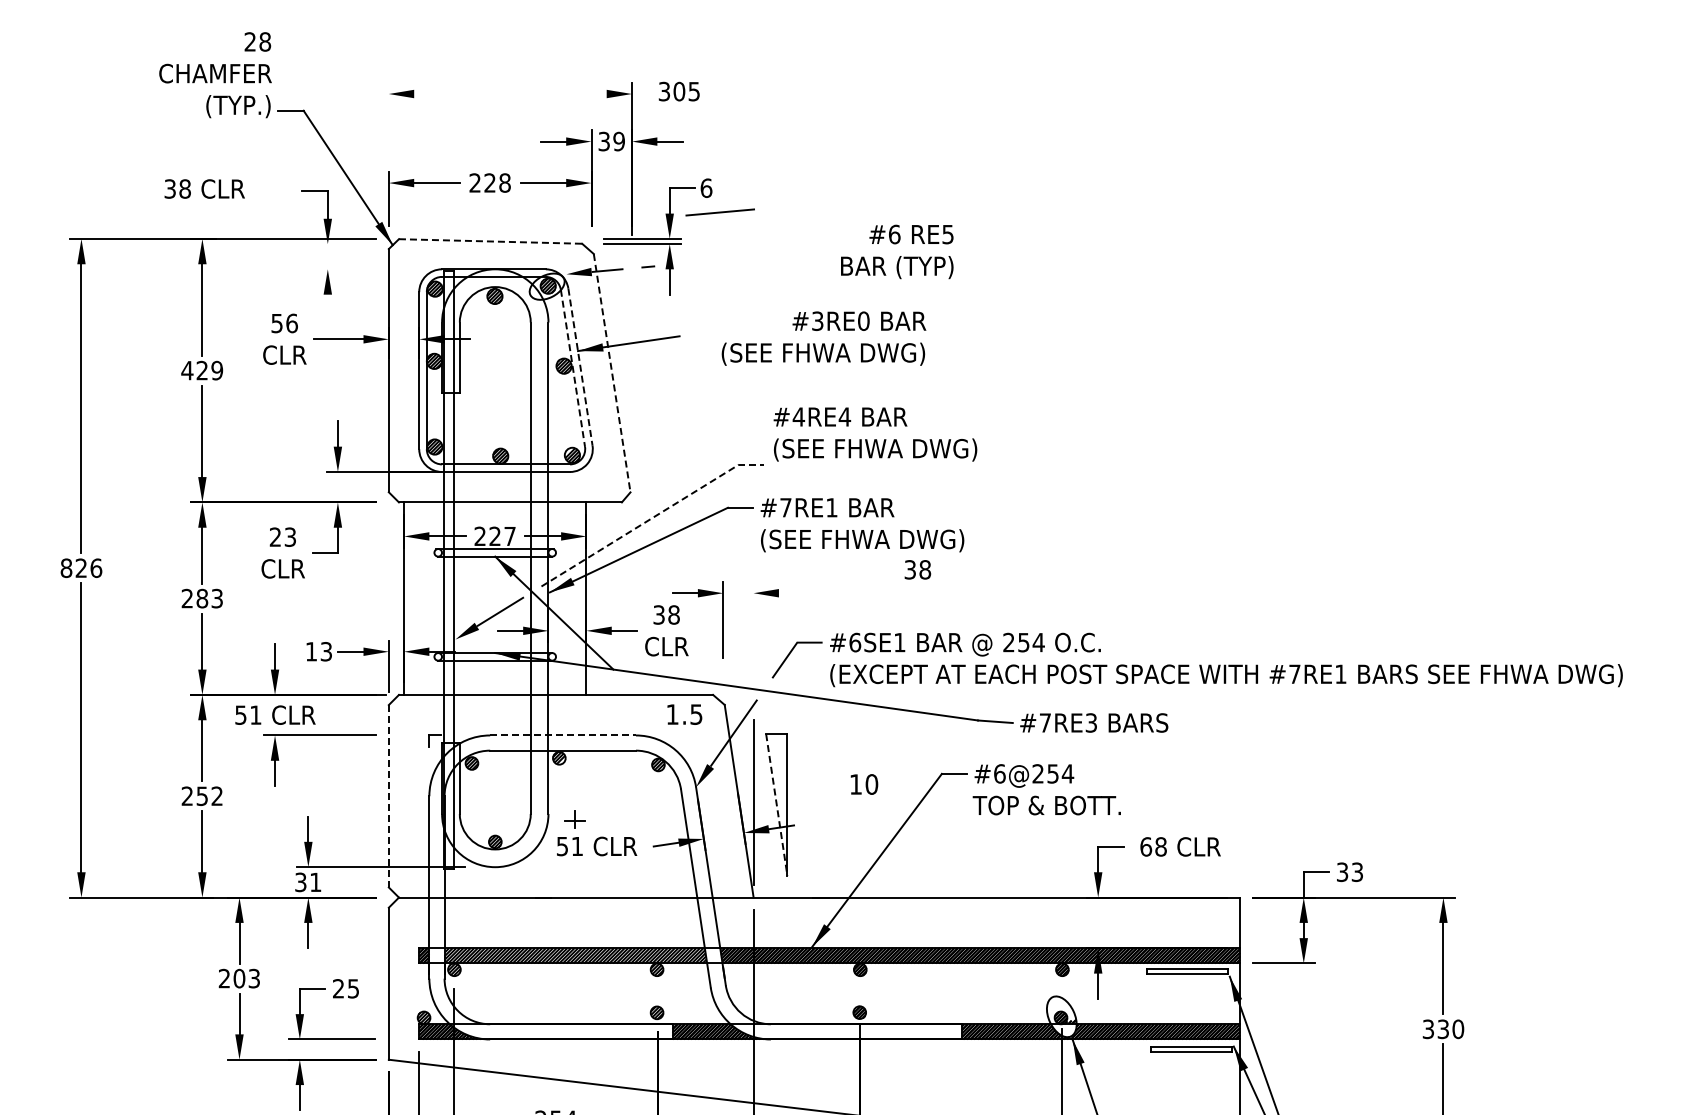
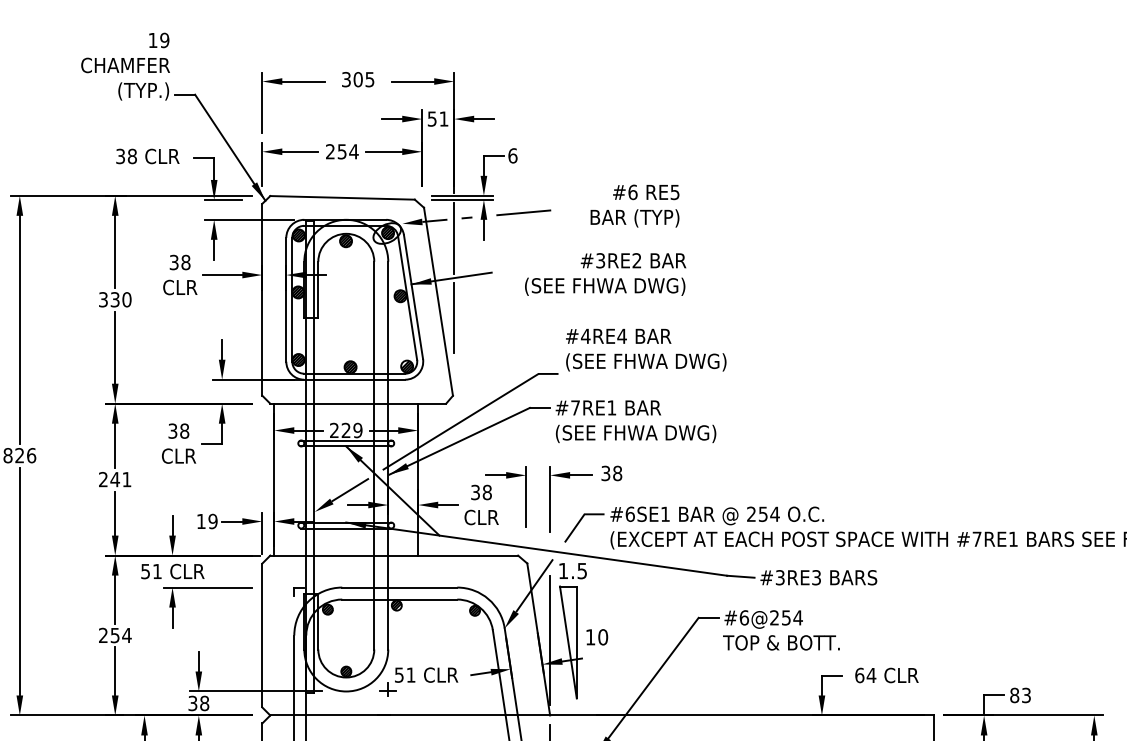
text: (257, 41) -> (158, 40), 28 -> 19
text: (678, 91) -> (357, 79), moved
line: (440, 94) -> (303, 81), added
line: (579, 94) -> (412, 81), added
line: (388, 120) -> (262, 102), added
text: (611, 141) -> (437, 118), 39 -> 51
text: (497, 182) -> (348, 151), 228 -> 254
text: (204, 188) -> (147, 156), moved
line: (719, 212) -> (523, 212), moved
line: (490, 241) -> (342, 197), dashed -> solid
line: (339, 244) -> (223, 200), added
text: (897, 251) -> (635, 205), moved
line: (372, 269) -> (249, 219), added
line: (632, 292) -> (454, 238), added
line: (327, 307) -> (213, 249), added
text: (863, 320) -> (636, 260), #3RE0 -> #3RE2
text: (284, 323) -> (180, 262), 56 -> 38
line: (580, 367) -> (413, 297), dashed -> solid
line: (573, 368) -> (408, 298), dashed -> solid
text: (202, 370) -> (115, 299), 429 -> 330
line: (612, 373) -> (438, 302), dashed -> solid
line: (632, 393) -> (454, 317), added
line: (651, 518) -> (469, 416), dashed -> solid
text: (283, 536) -> (179, 430), 23 -> 38
text: (509, 536) -> (357, 430), 227 -> 229
text: (917, 569) -> (611, 473), moved
line: (792, 593) -> (580, 475), added
text: (209, 598) -> (120, 479), 283 -> 241
line: (753, 623) -> (550, 499), added
text: (326, 651) -> (213, 521), 13 -> 19
text: (684, 714) -> (572, 571), moved
text: (1044, 722) -> (779, 577), #7RE3 -> #3RE3
line: (563, 735) -> (400, 587), dashed -> solid
text: (864, 784) -> (597, 637), moved
text: (217, 795) -> (127, 634), 252 -> 254
line: (388, 796) -> (262, 635), dashed -> solid
line: (776, 805) -> (568, 642), dashed -> solid
part: (574, 819) -> (387, 690), moved
text: (1160, 846) -> (871, 675), 68 -> 64
text: (1342, 871) -> (1014, 694), 33 -> 83
text: (315, 882) -> (204, 703), 31 -> 38

